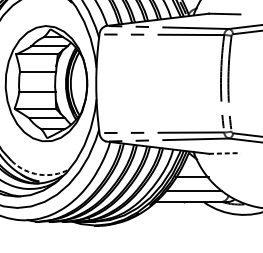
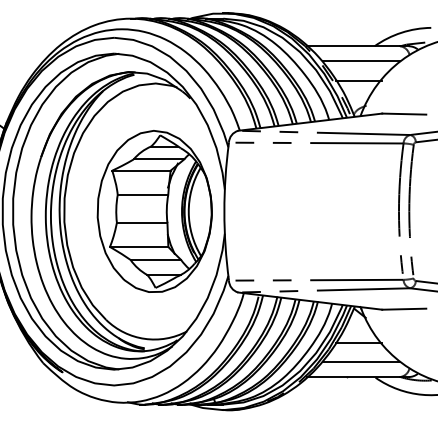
line: (224, 153) -> (404, 309), dashed -> solid
arc: (39, 174) -> (144, 338), dashed -> solid

